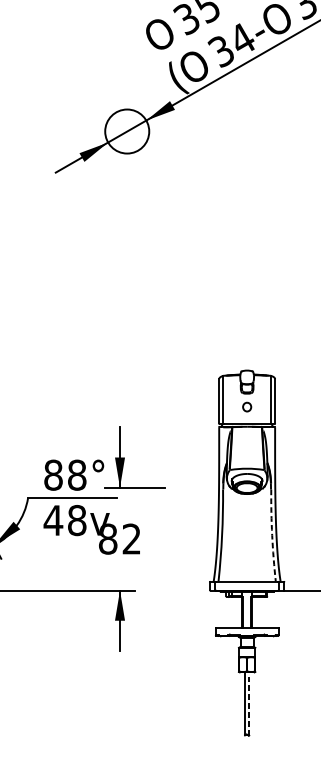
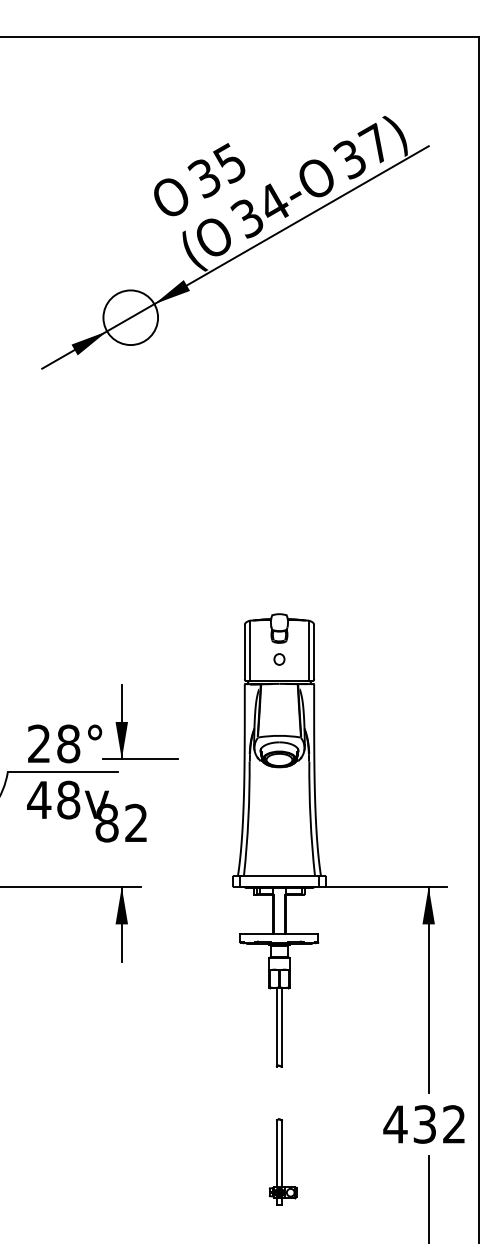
text: (52, 474) -> (38, 743), 88° -> 28°
arc: (272, 535) -> (310, 818), dashed -> solid
line: (248, 703) -> (281, 1027), dashed -> solid

